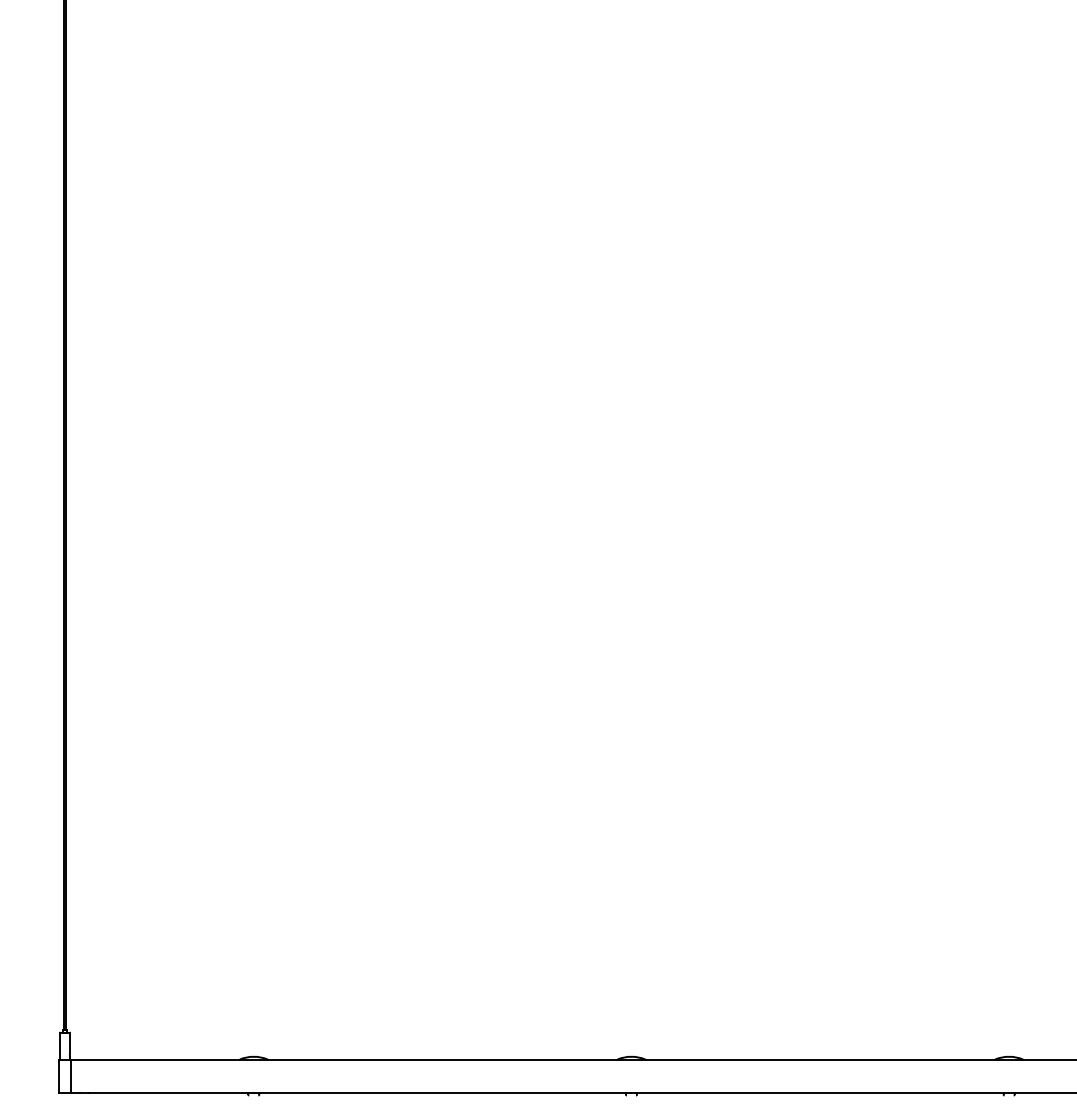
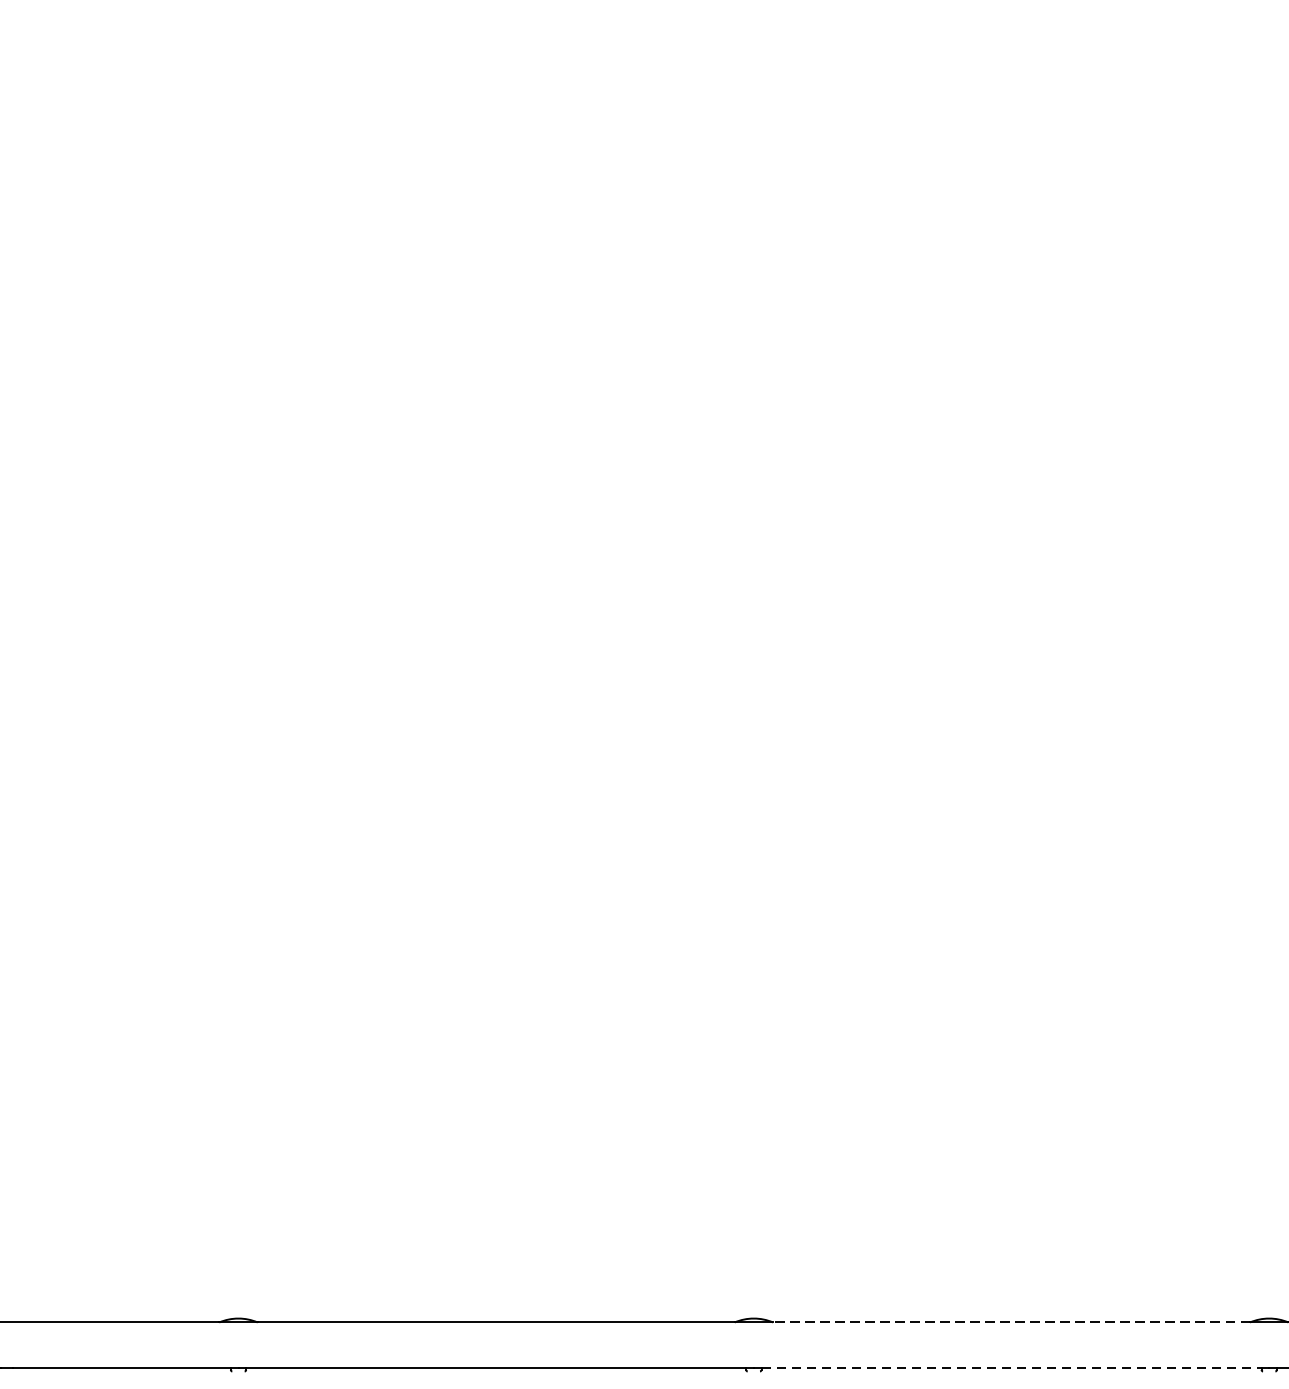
line: (820, 1059) -> (1011, 1322), solid -> dashed
line: (820, 1093) -> (1011, 1368), solid -> dashed

